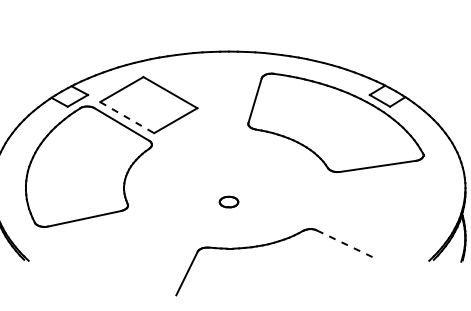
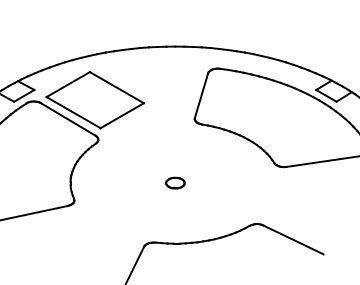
line: (127, 117) -> (73, 112), dashed -> solid
part: (228, 201) -> (174, 182), moved
line: (347, 245) -> (293, 240), dashed -> solid

